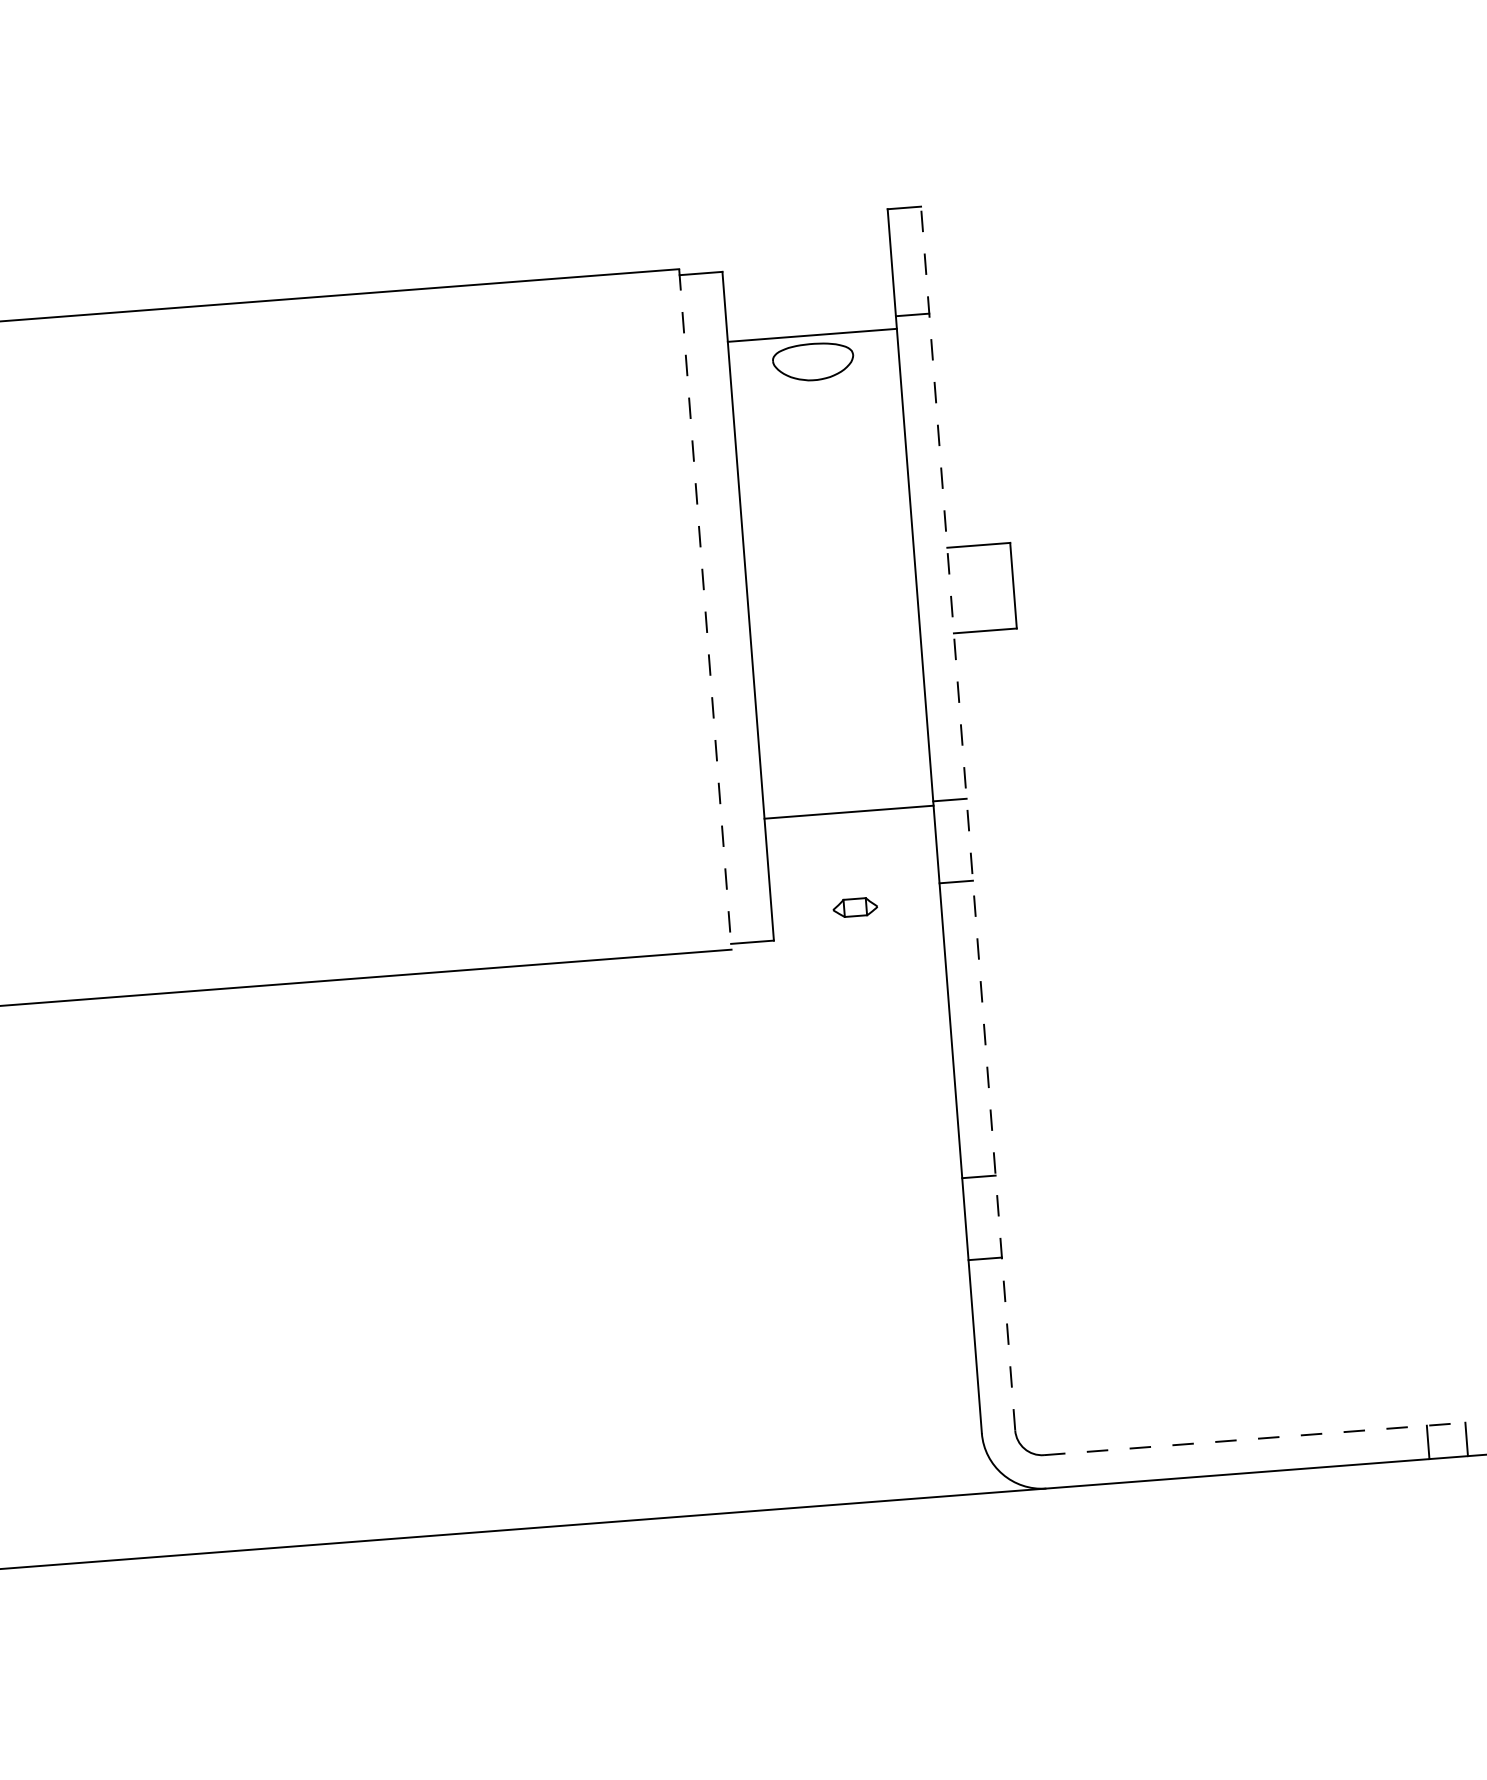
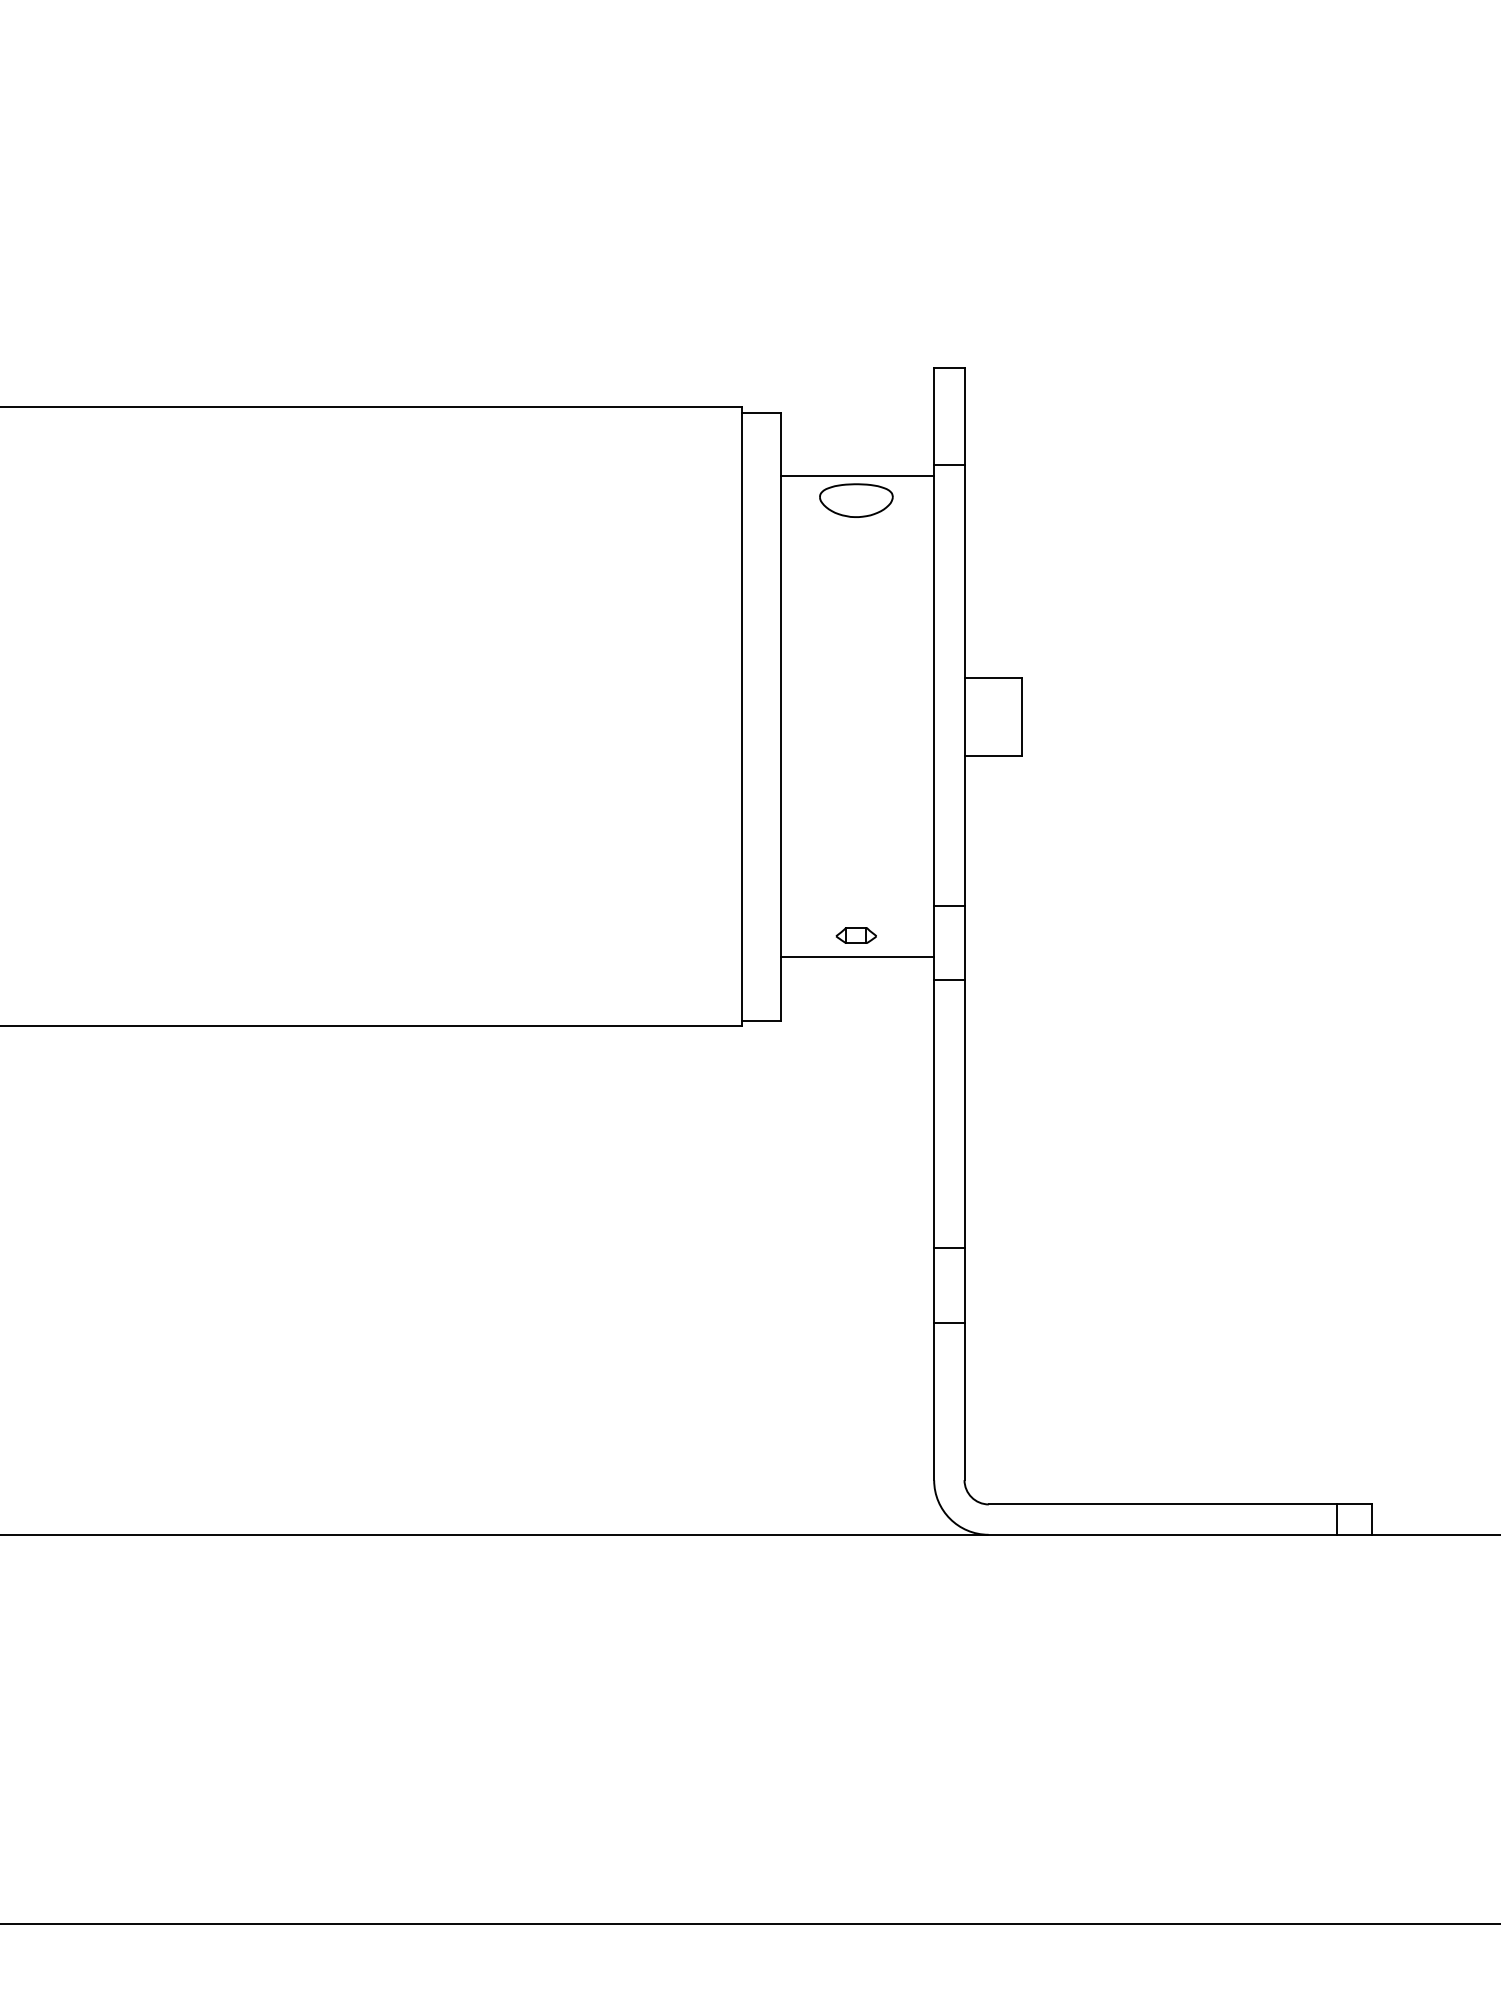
line: (705, 610) -> (741, 717), dashed -> solid
line: (849, 811) -> (857, 956), moved
line: (968, 818) -> (964, 923), dashed -> solid
part: (854, 907) -> (855, 935), moved
line: (1254, 1438) -> (1180, 1504), dashed -> solid

